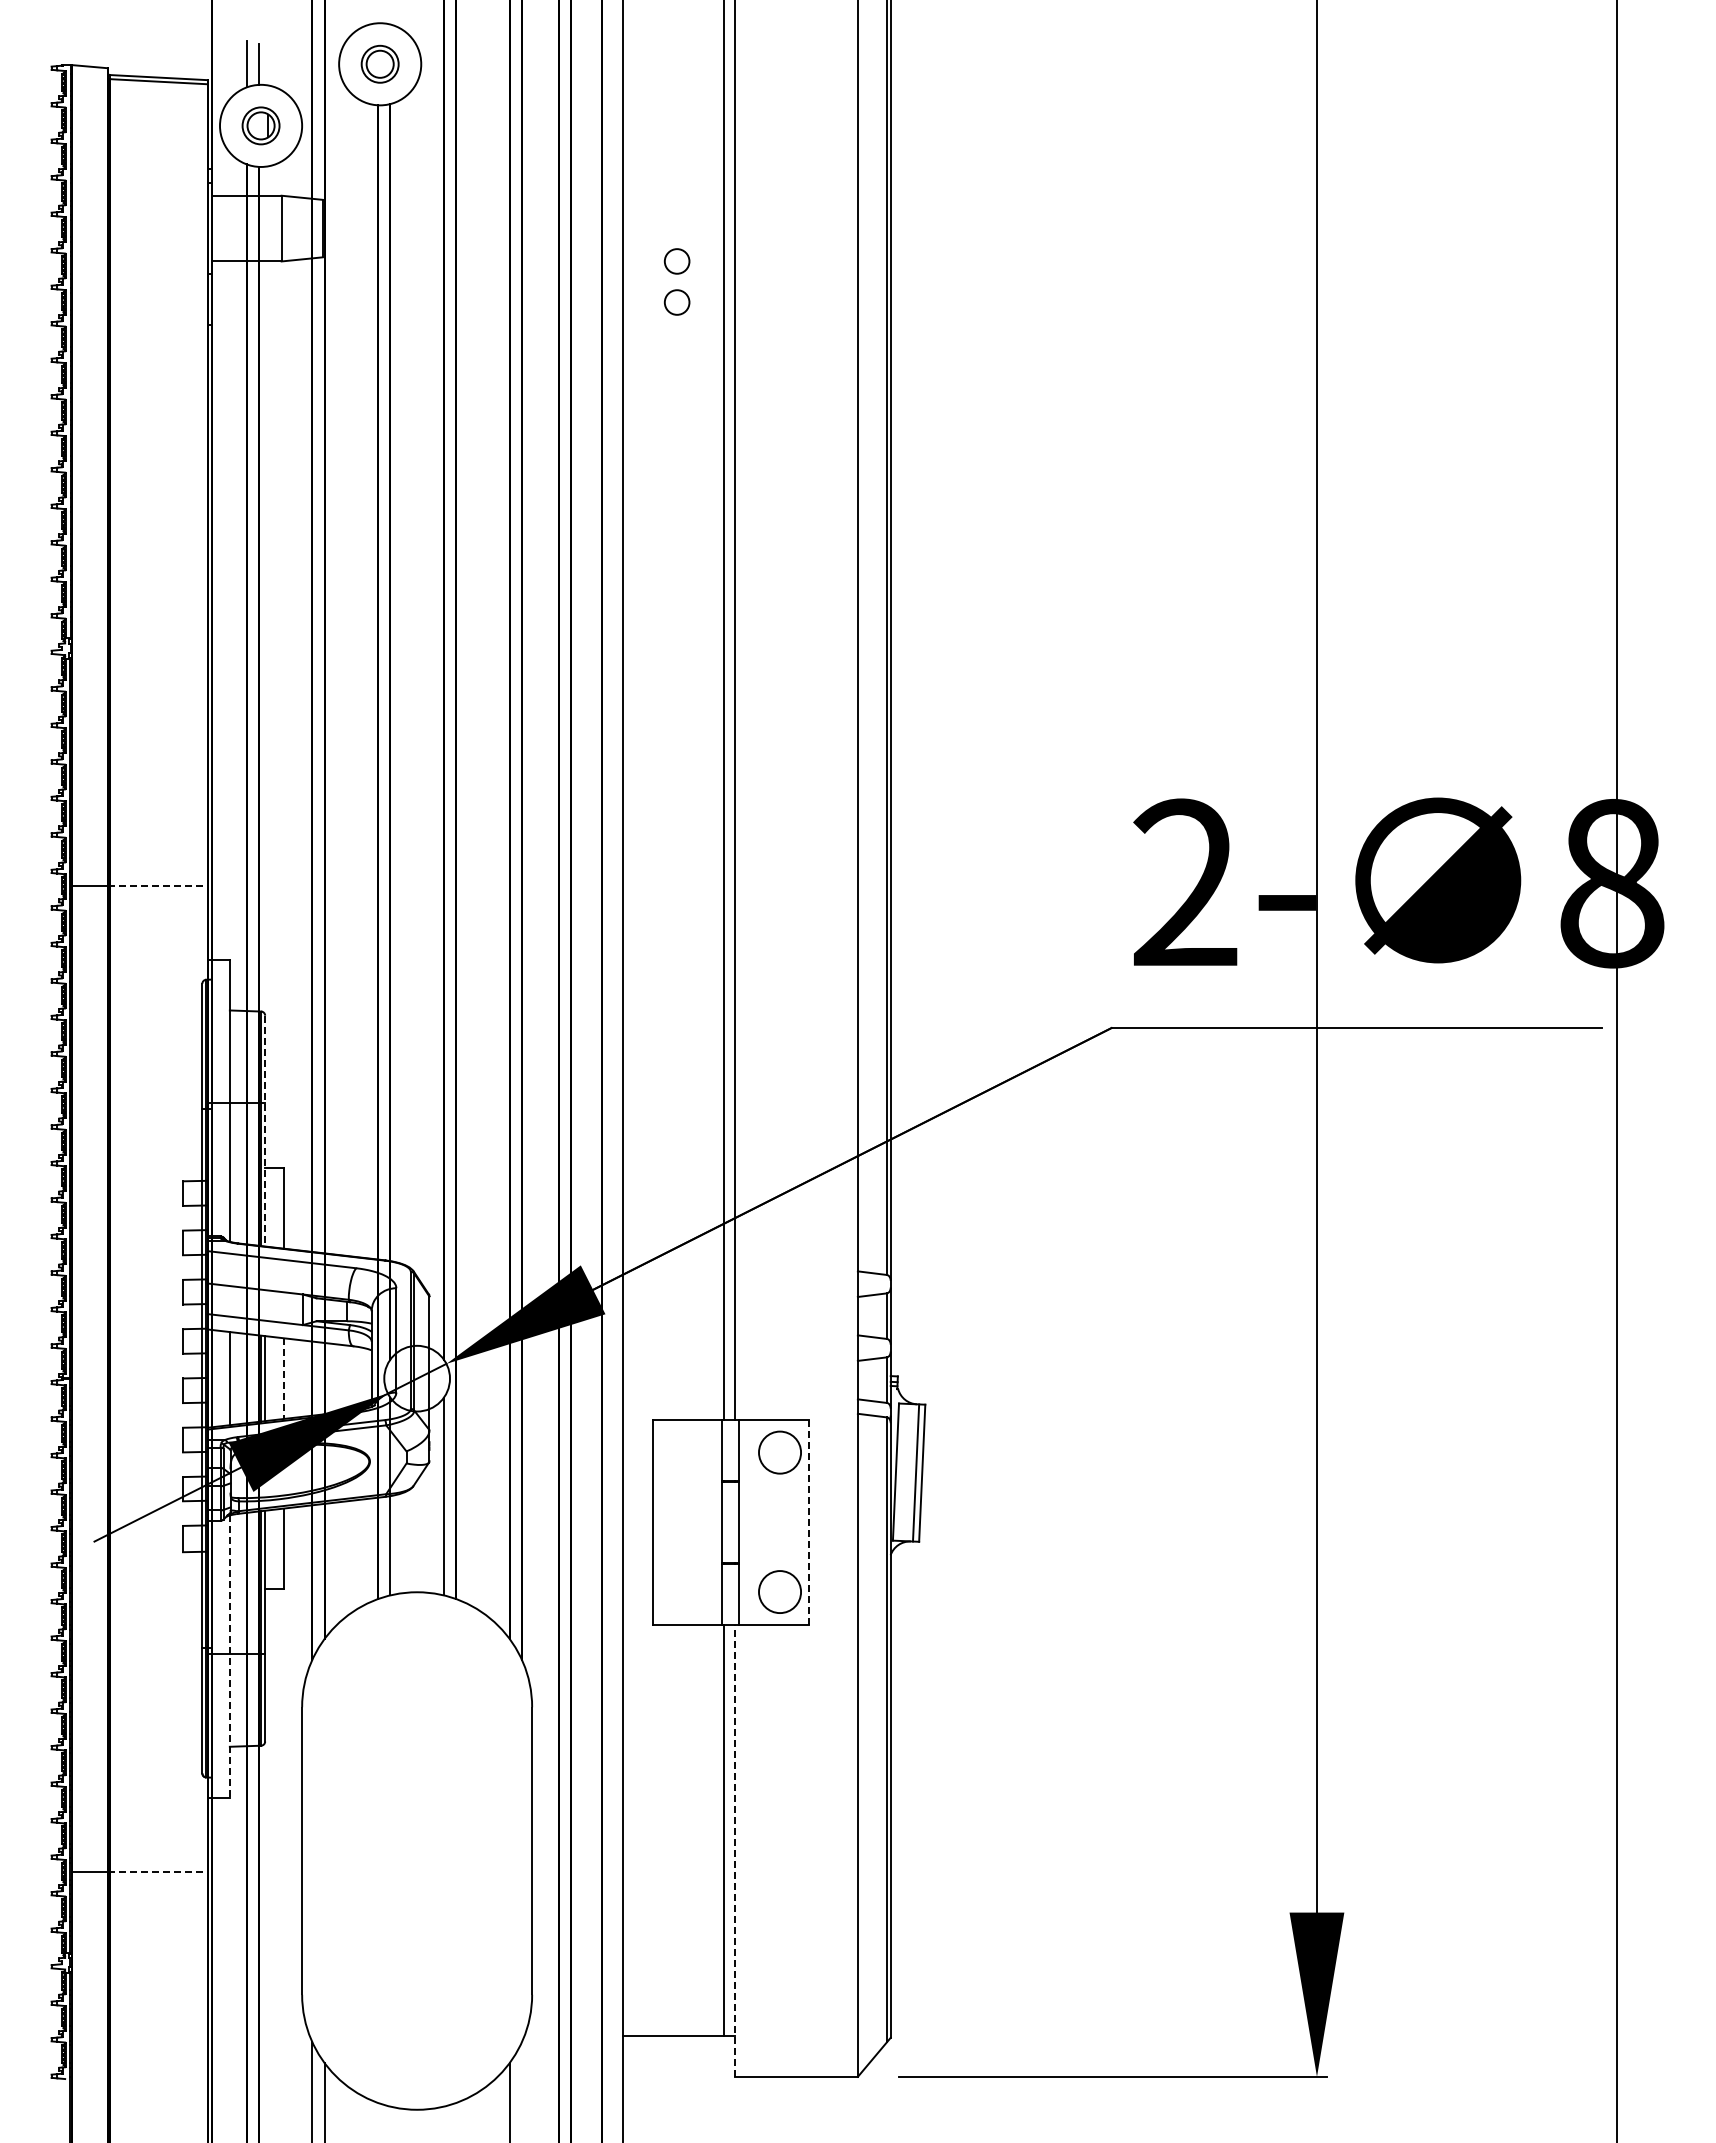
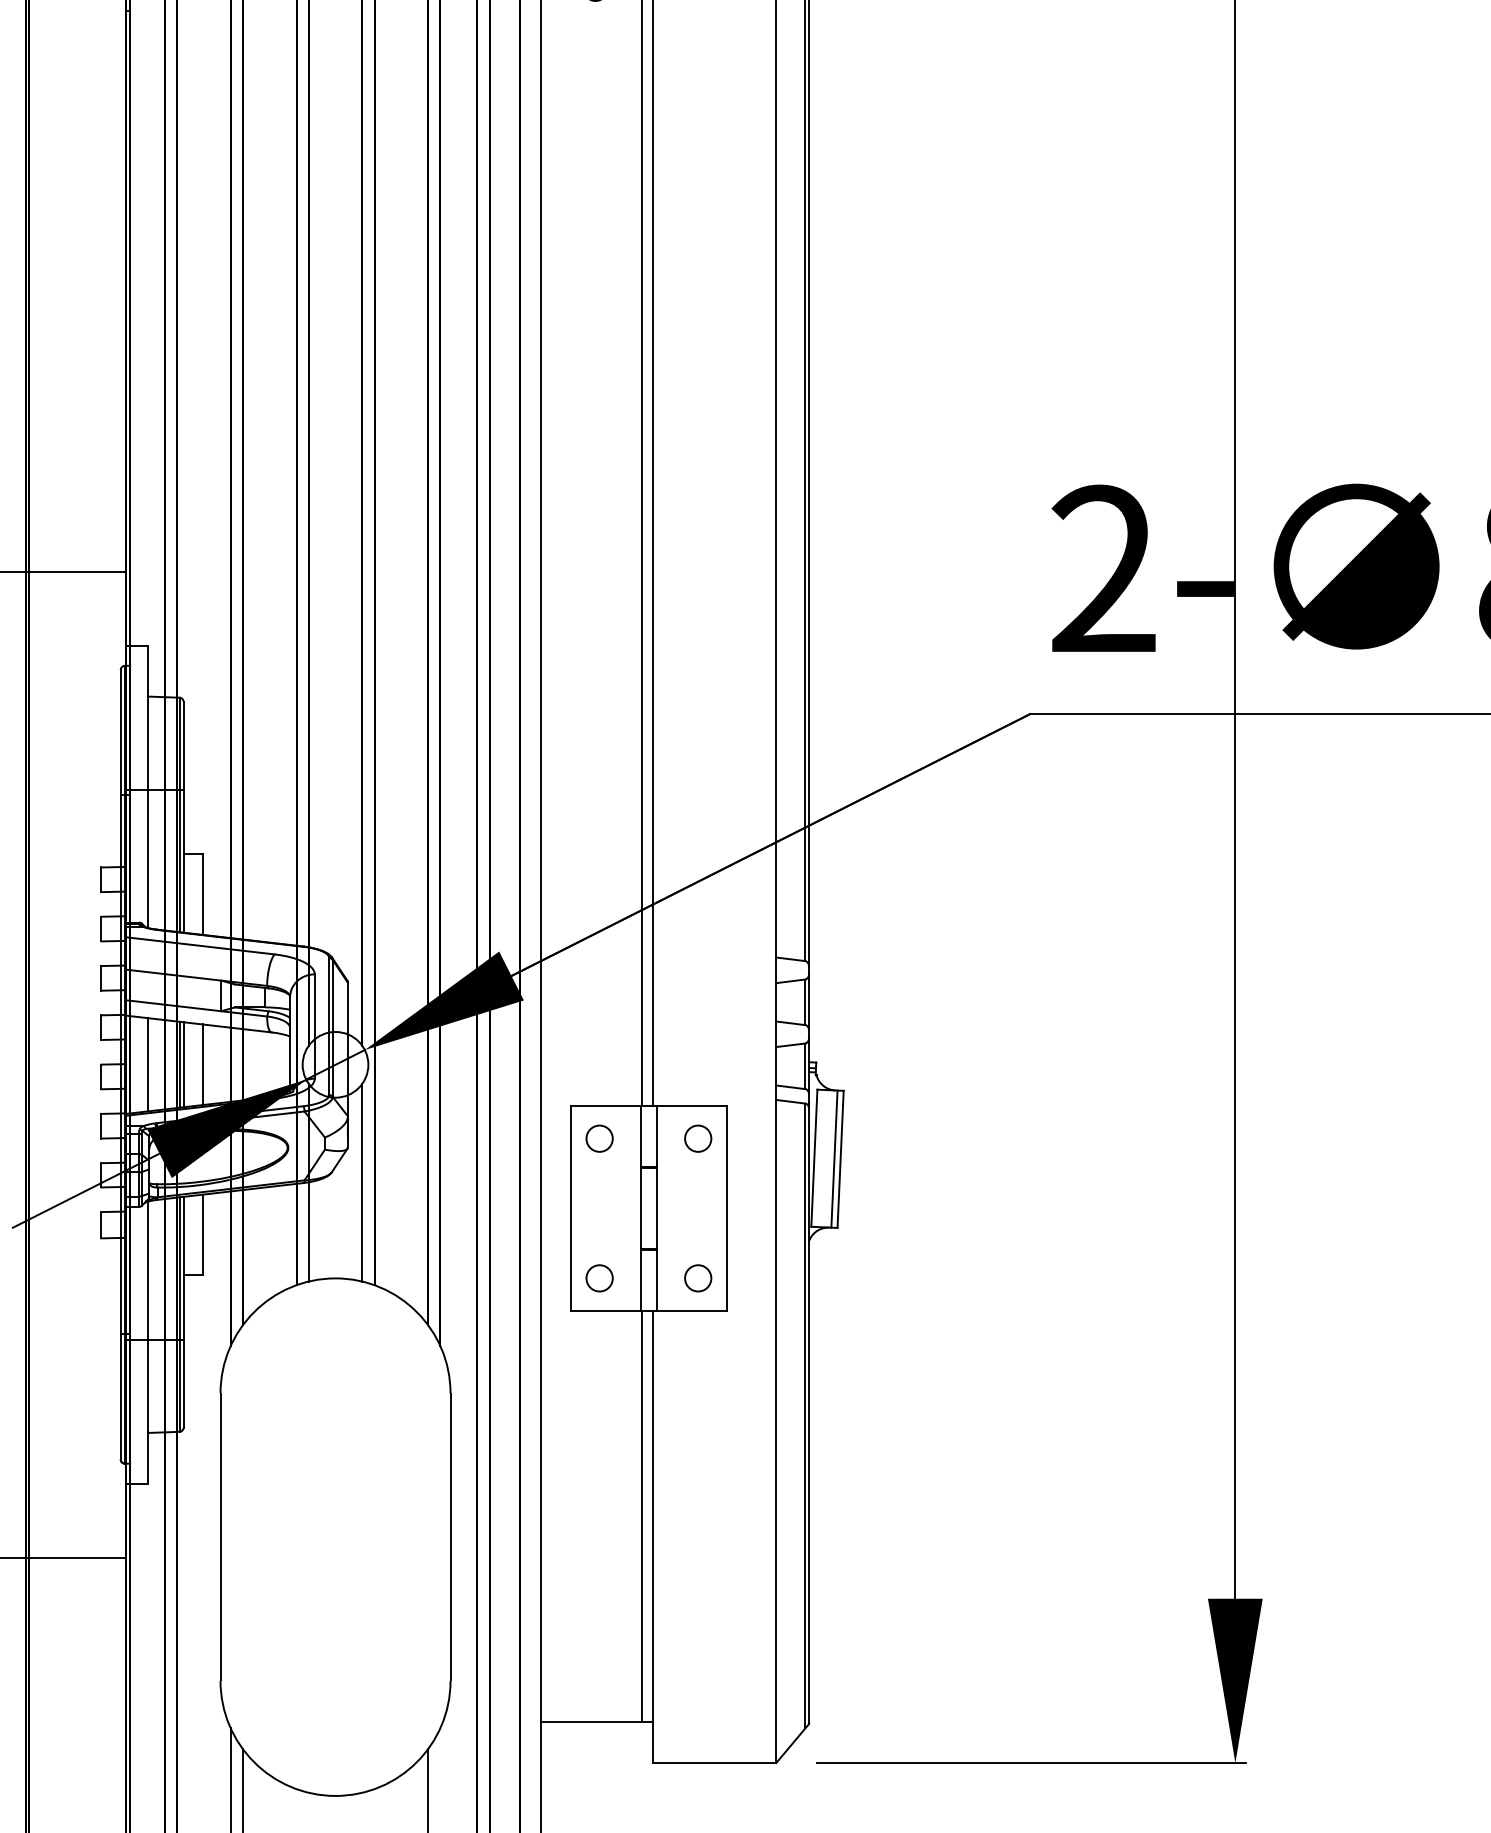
line: (157, 885) -> (75, 571), dashed -> solid
line: (265, 1131) -> (183, 817), dashed -> solid
line: (284, 1379) -> (202, 1065), dashed -> solid
circle: (681, 1452) -> (599, 1138), added
circle: (779, 1452) -> (697, 1138), size x0.62
line: (808, 1522) -> (726, 1208), dashed -> solid
circle: (681, 1592) -> (599, 1278), added
circle: (779, 1592) -> (697, 1278), size x0.62
line: (229, 1657) -> (147, 1343), dashed -> solid
line: (734, 1850) -> (652, 1536), dashed -> solid
line: (157, 1871) -> (75, 1557), dashed -> solid

